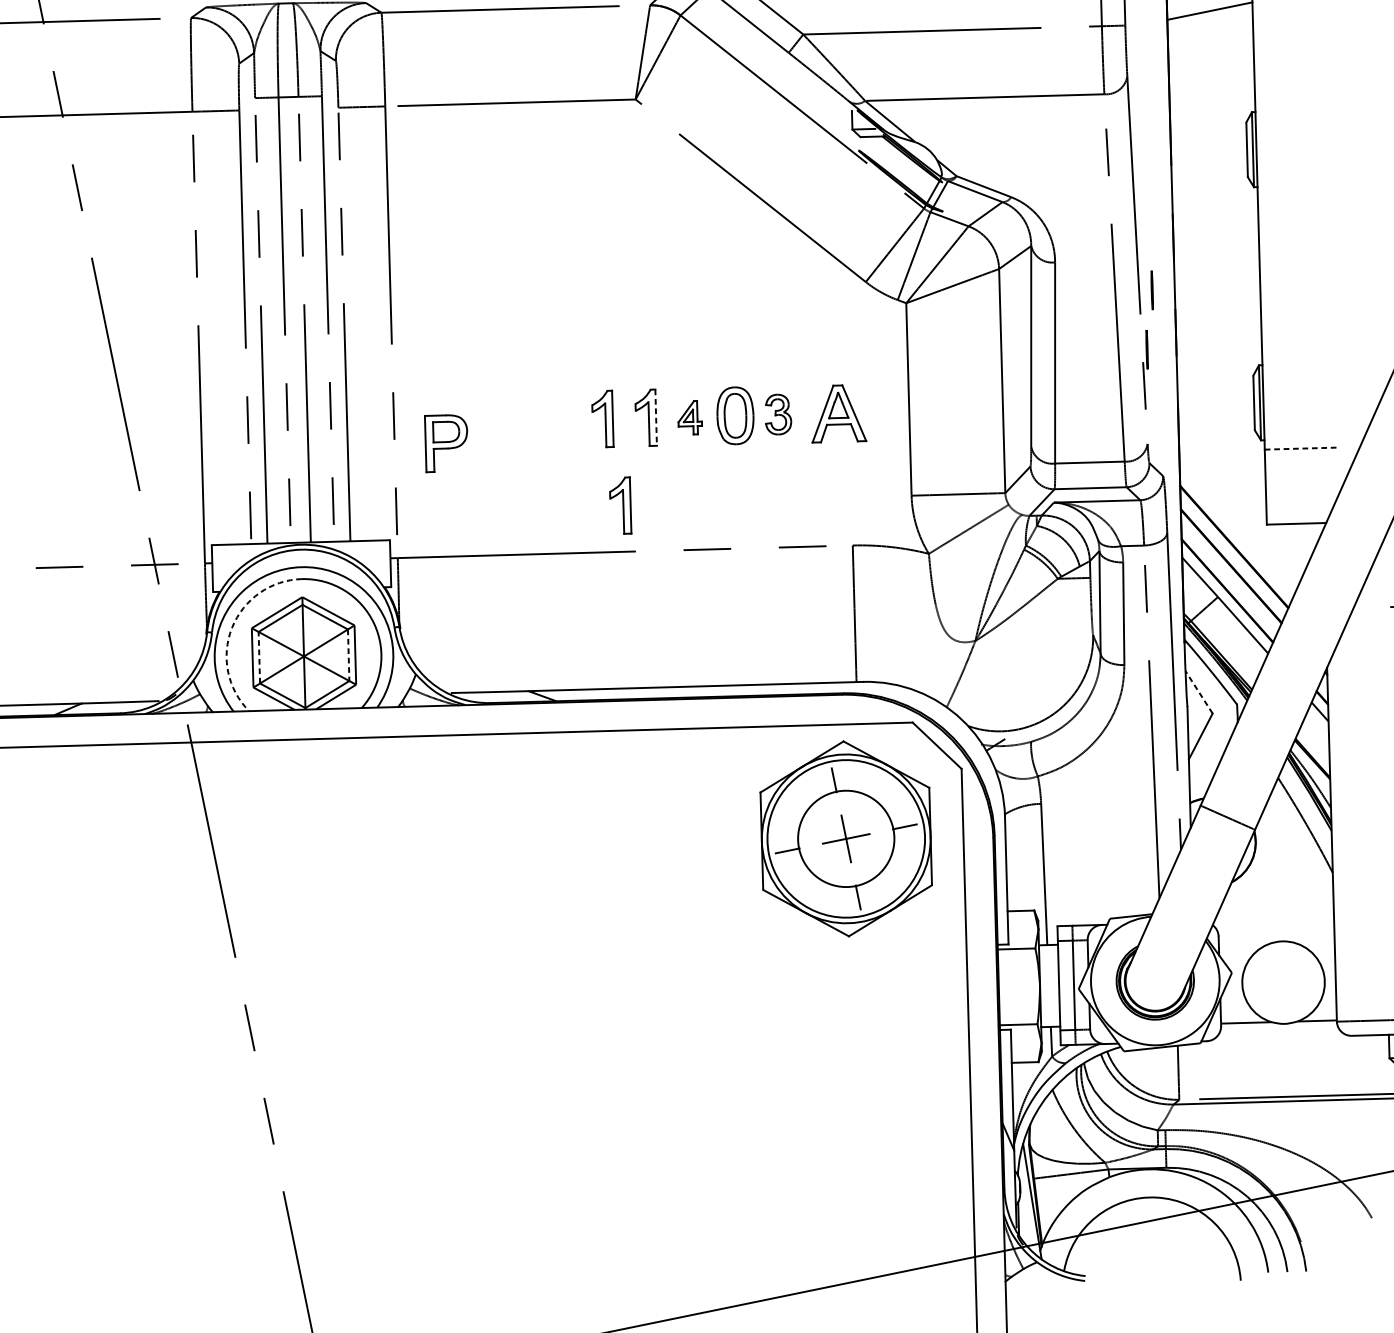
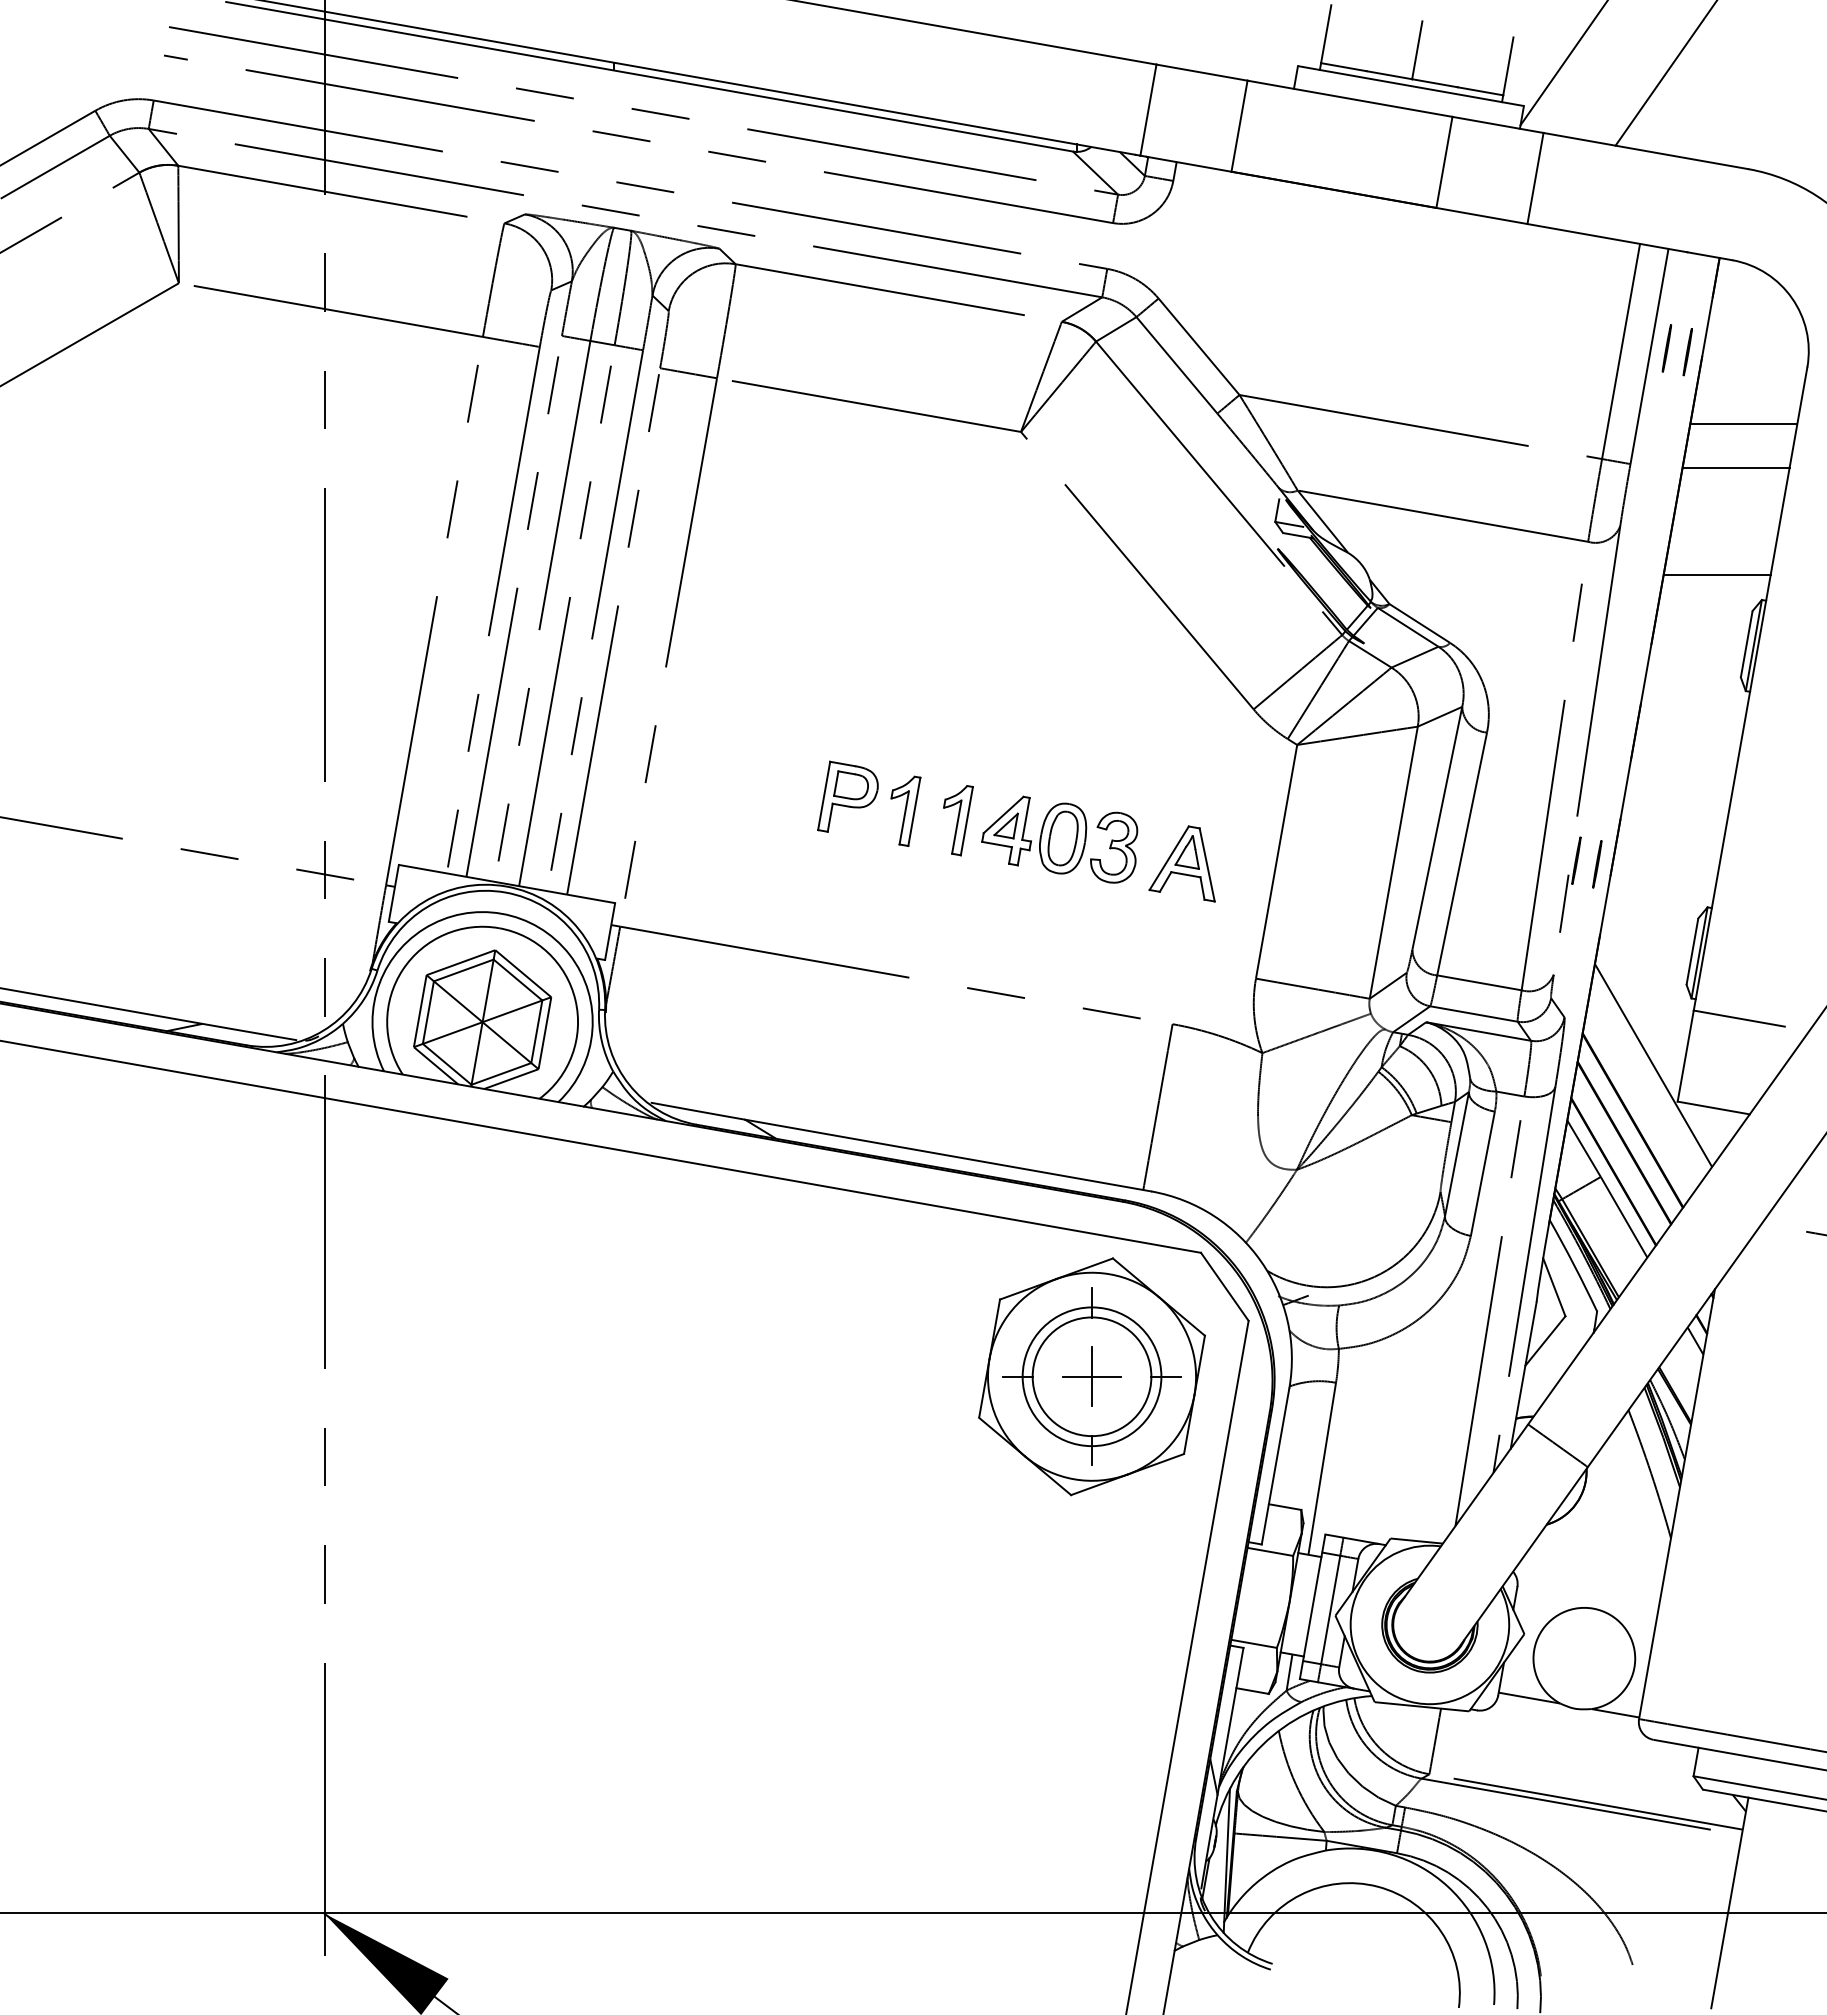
line: (1211, 99) -> (1716, 574), added
line: (1152, 290) -> (1597, 864), moved
part: (777, 414) -> (1114, 847), size x1.43
line: (655, 418) -> (966, 821), dashed -> solid
part: (689, 418) -> (1006, 830), size x1.67
part: (444, 440) -> (847, 796), moved
line: (1302, 448) -> (1739, 1018), dashed -> solid
line: (1241, 499) -> (1653, 1065), added
part: (623, 505) -> (905, 919), removed
arc: (231, 627) -> (402, 969), dashed -> solid
line: (348, 655) -> (536, 1031), dashed -> solid
line: (259, 657) -> (428, 1012), dashed -> solid
line: (1199, 691) -> (1554, 1286), dashed -> solid
circle: (845, 838) -> (1091, 1376), size x0.71

